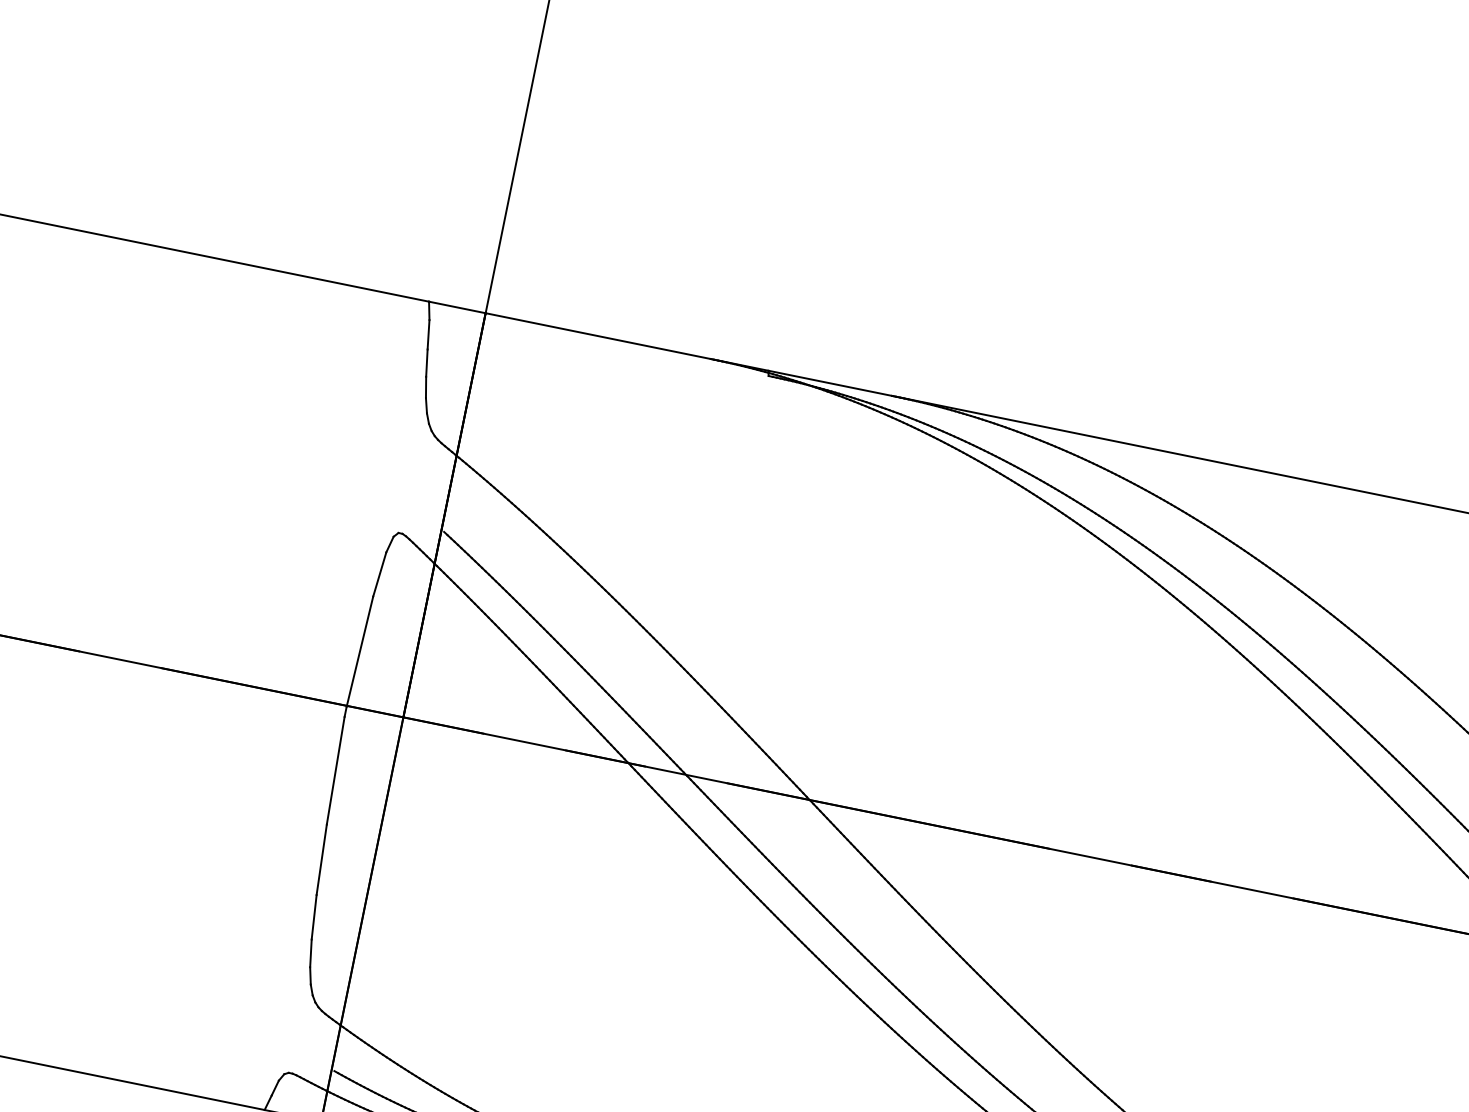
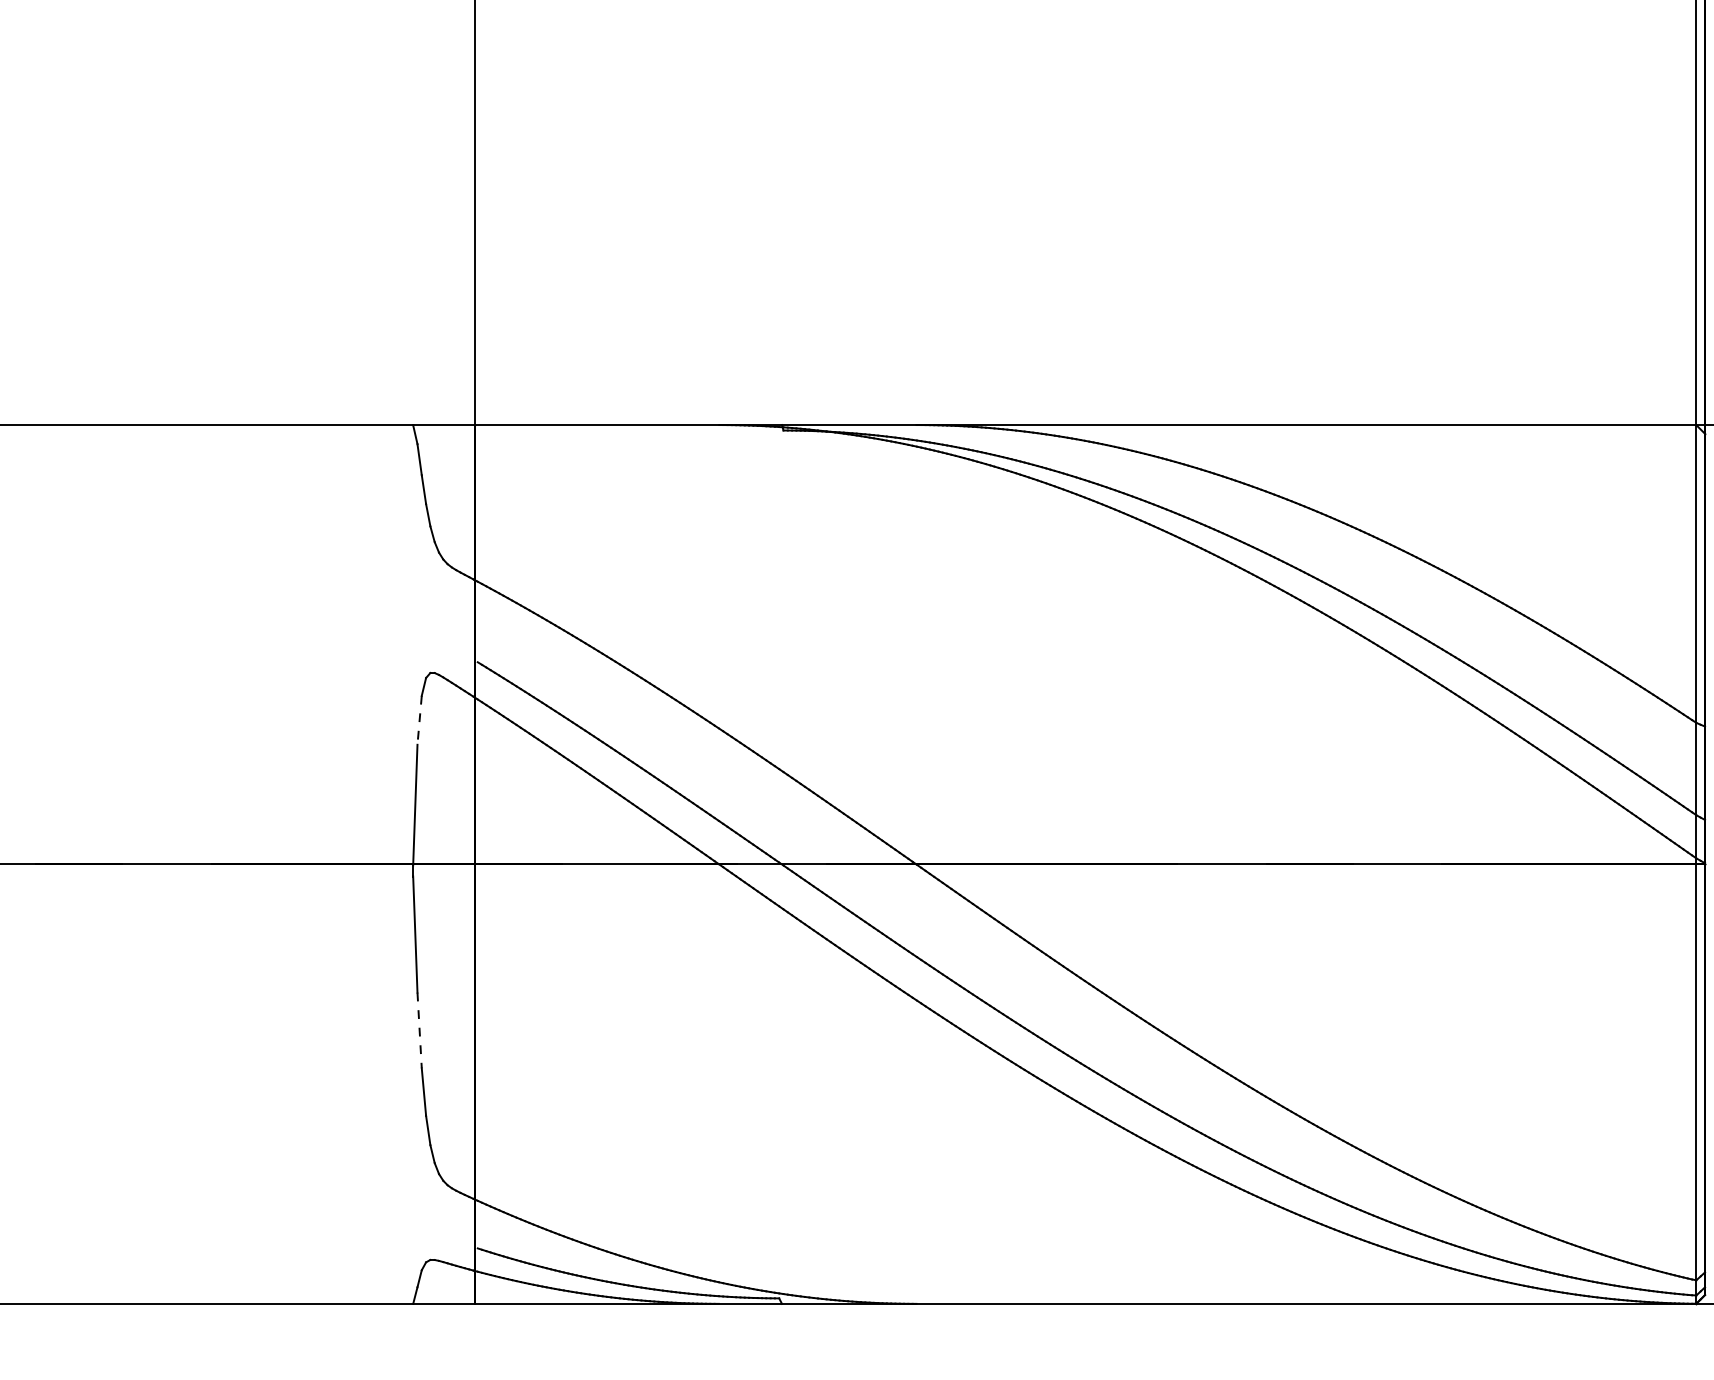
line: (379, 574) -> (419, 720), solid -> dashed
line: (321, 859) -> (419, 1030), solid -> dashed

